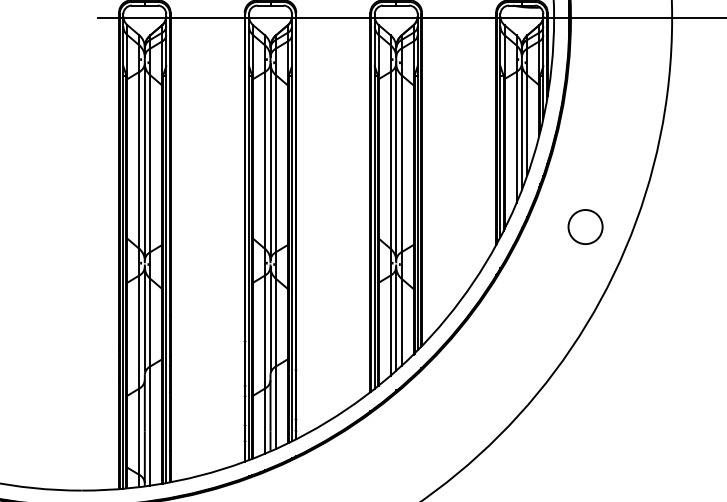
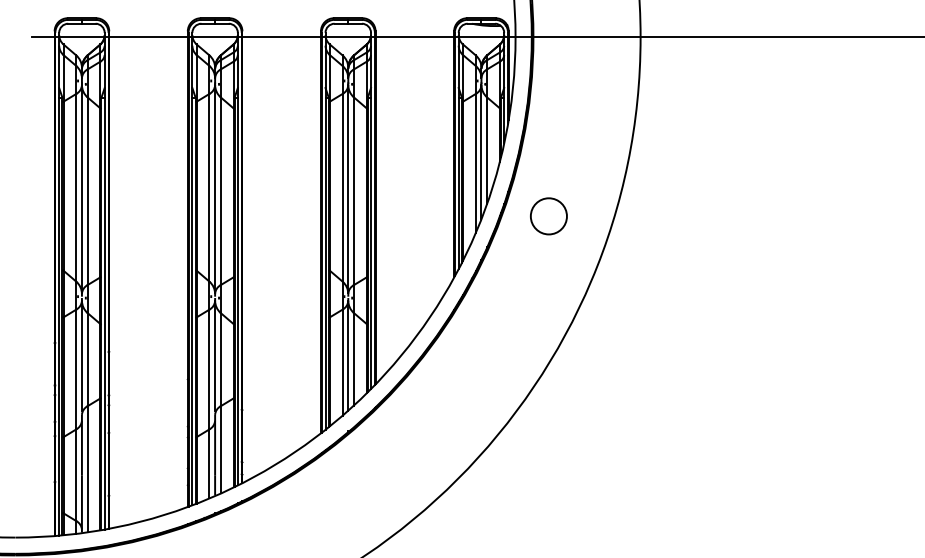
circle: (585, 227) -> (548, 216), moved

